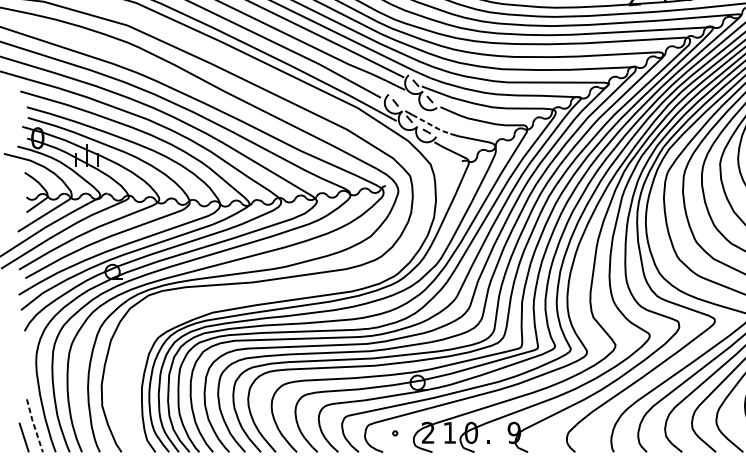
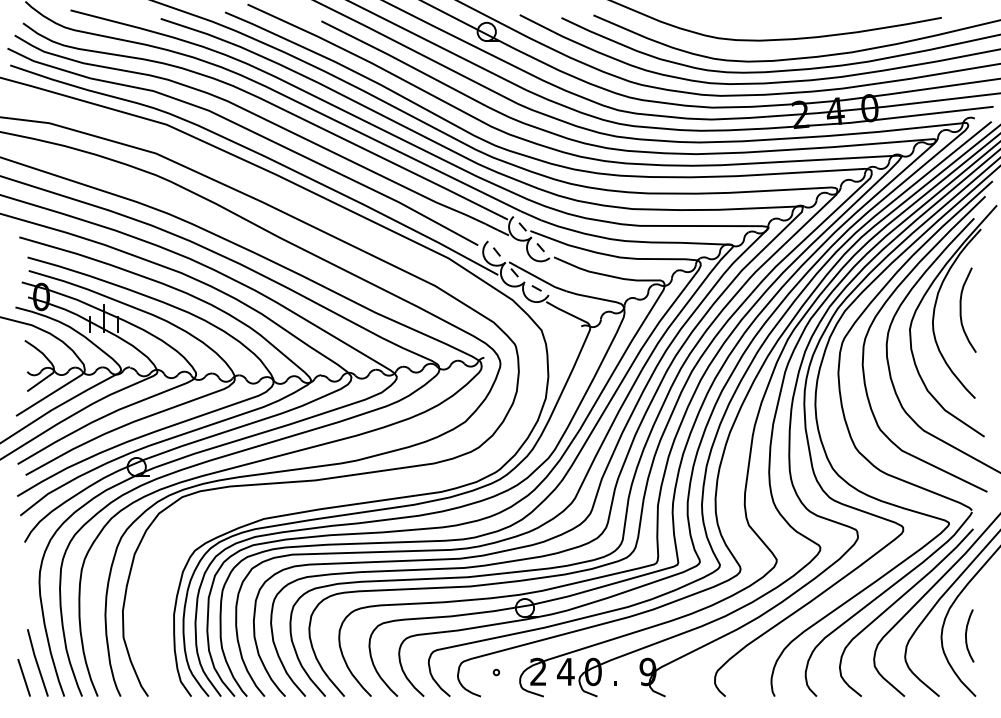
line: (431, 125) -> (542, 280), dashed -> solid
line: (33, 425) -> (36, 662), dashed -> solid
text: (449, 432) -> (565, 671), 1 -> 4

